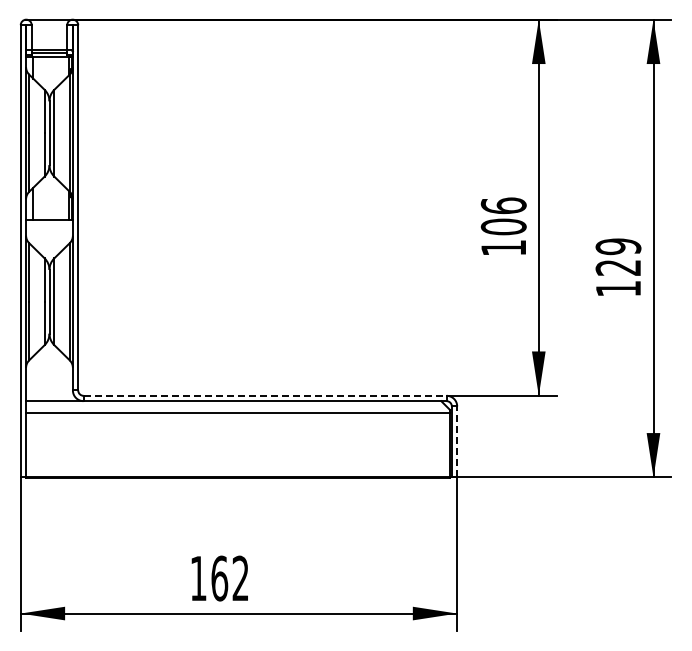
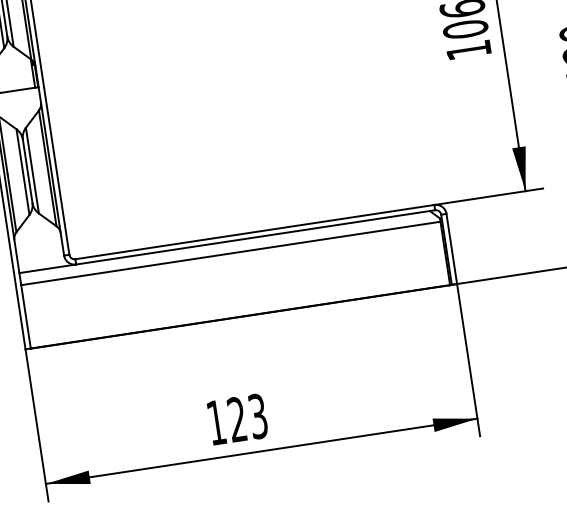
line: (265, 395) -> (255, 231), dashed -> solid
line: (457, 441) -> (452, 248), dashed -> solid
text: (229, 578) -> (247, 418), 162 -> 123

